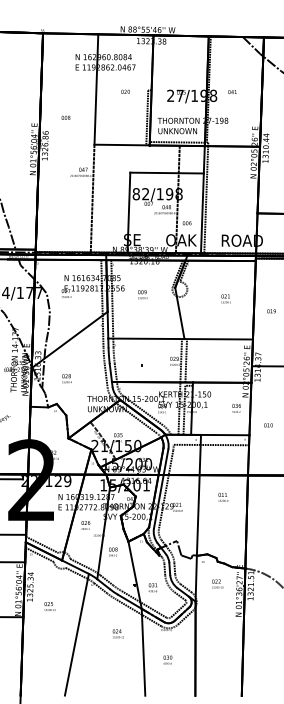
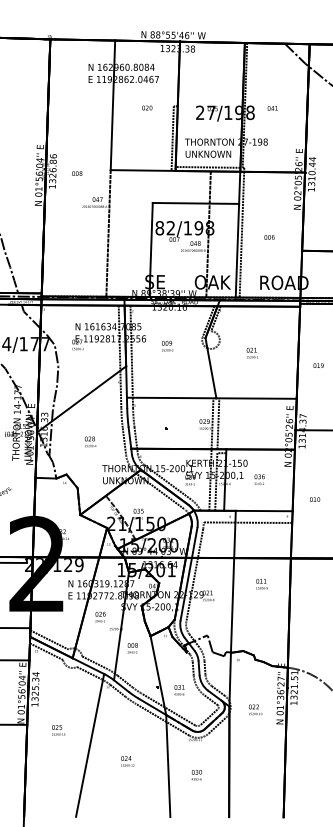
text: (66, 117) -> (77, 173), moved
text: (187, 223) -> (269, 237), moved
text: (225, 298) -> (251, 352), moved
text: (67, 378) -> (90, 441), moved
text: (236, 408) -> (259, 479), moved
text: (217, 583) -> (255, 709), moved
text: (50, 606) -> (58, 730), moved
text: (118, 633) -> (127, 761), moved

